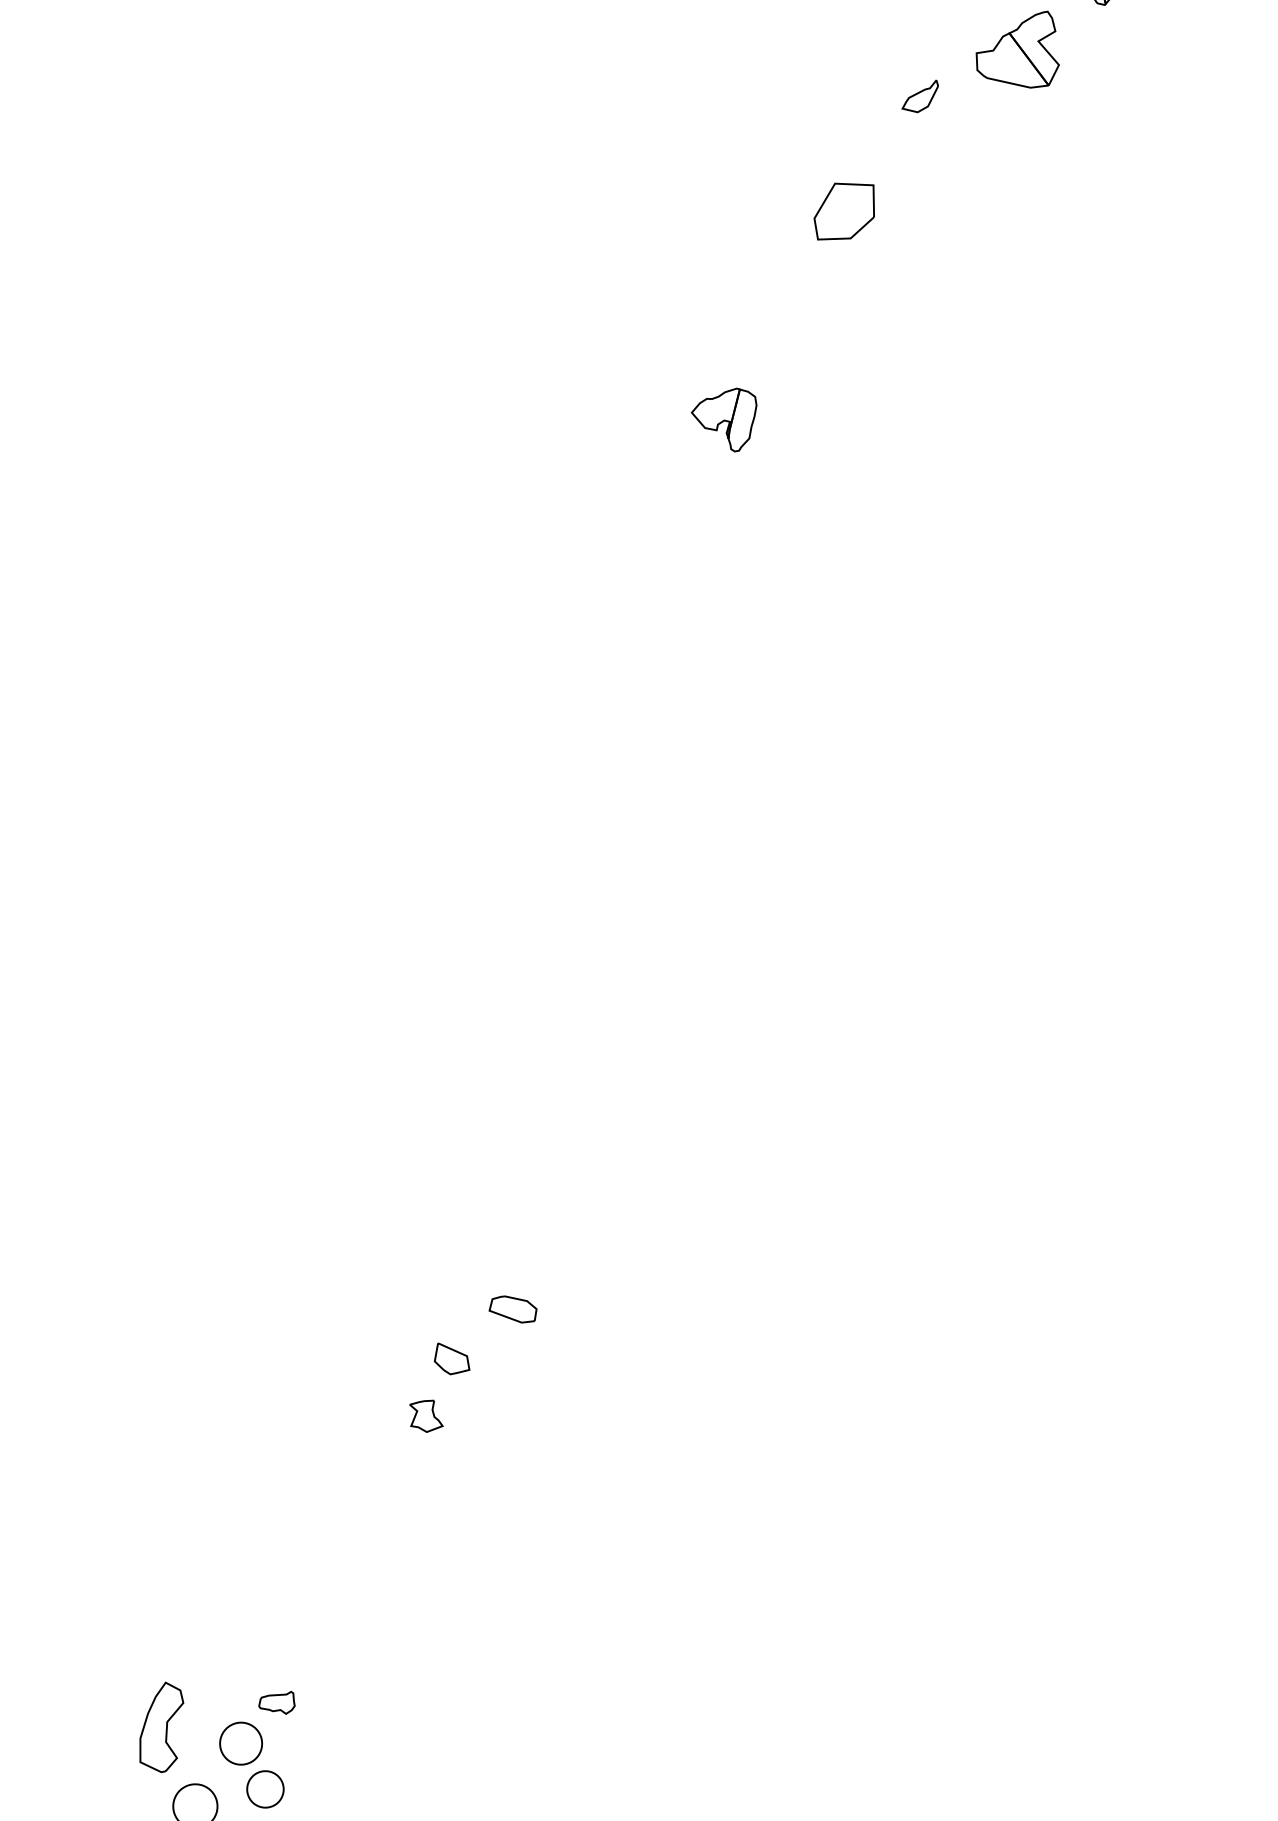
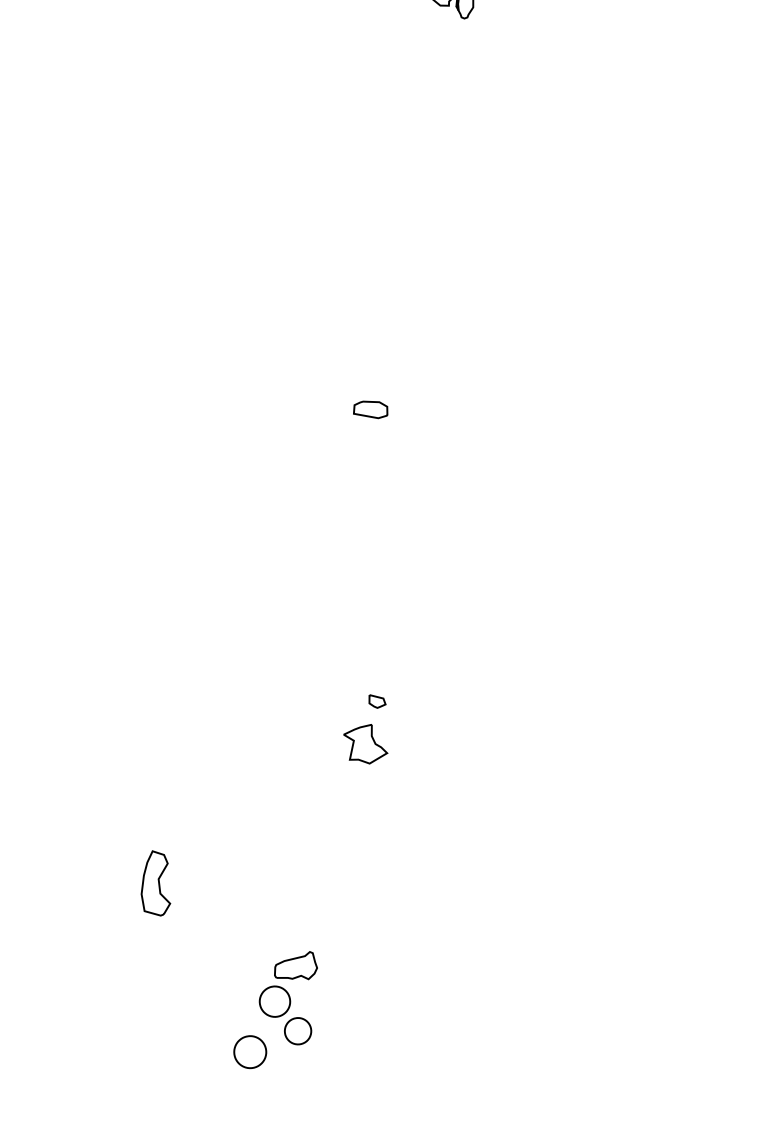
part: (512, 1309) -> (370, 410), moved
part: (451, 1358) -> (376, 700), size x0.62
part: (426, 1416) -> (366, 745), size x1.67
part: (276, 1702) -> (295, 967), size x1.67
part: (161, 1727) -> (155, 883), moved

